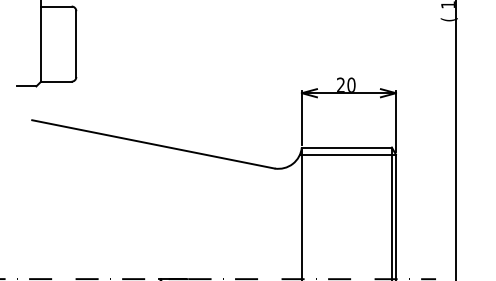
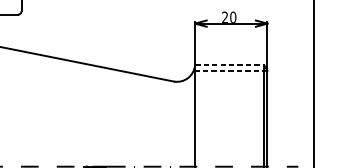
line: (346, 147) -> (229, 65), solid -> dashed
line: (347, 154) -> (230, 70), solid -> dashed

